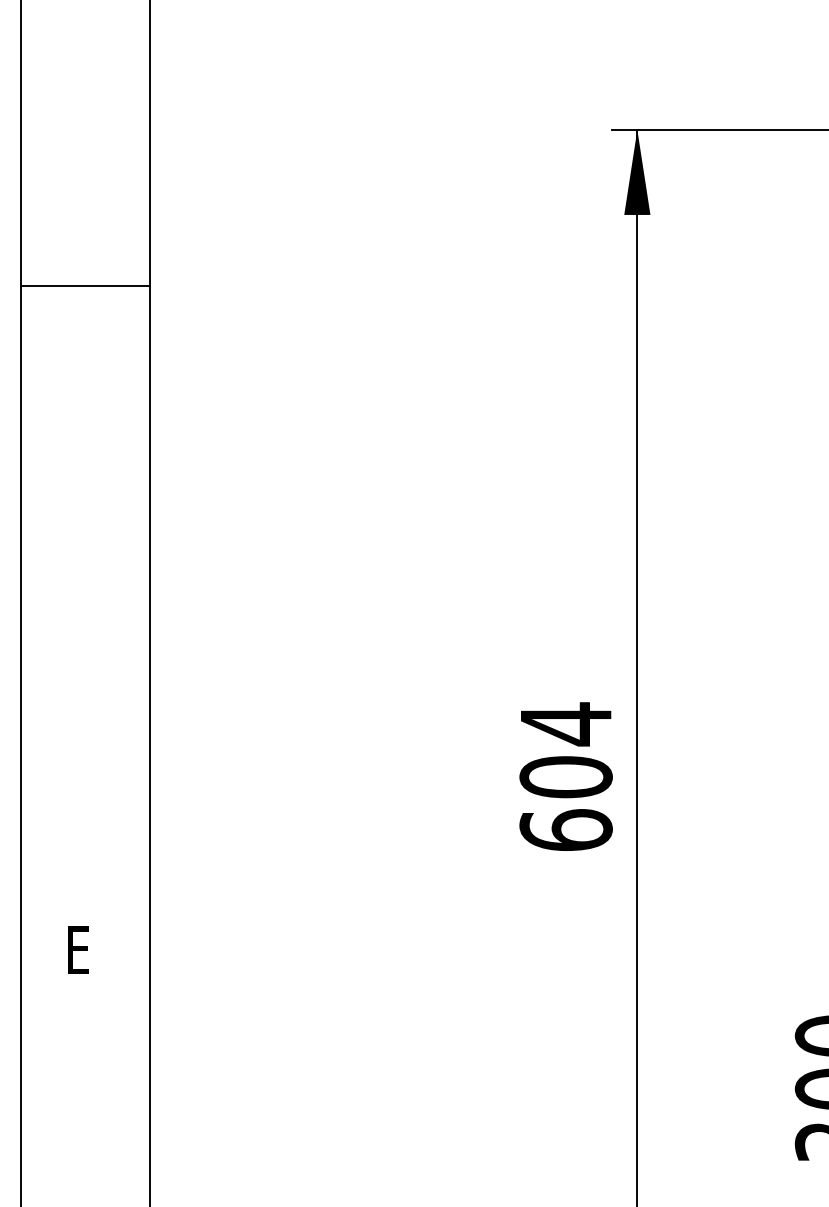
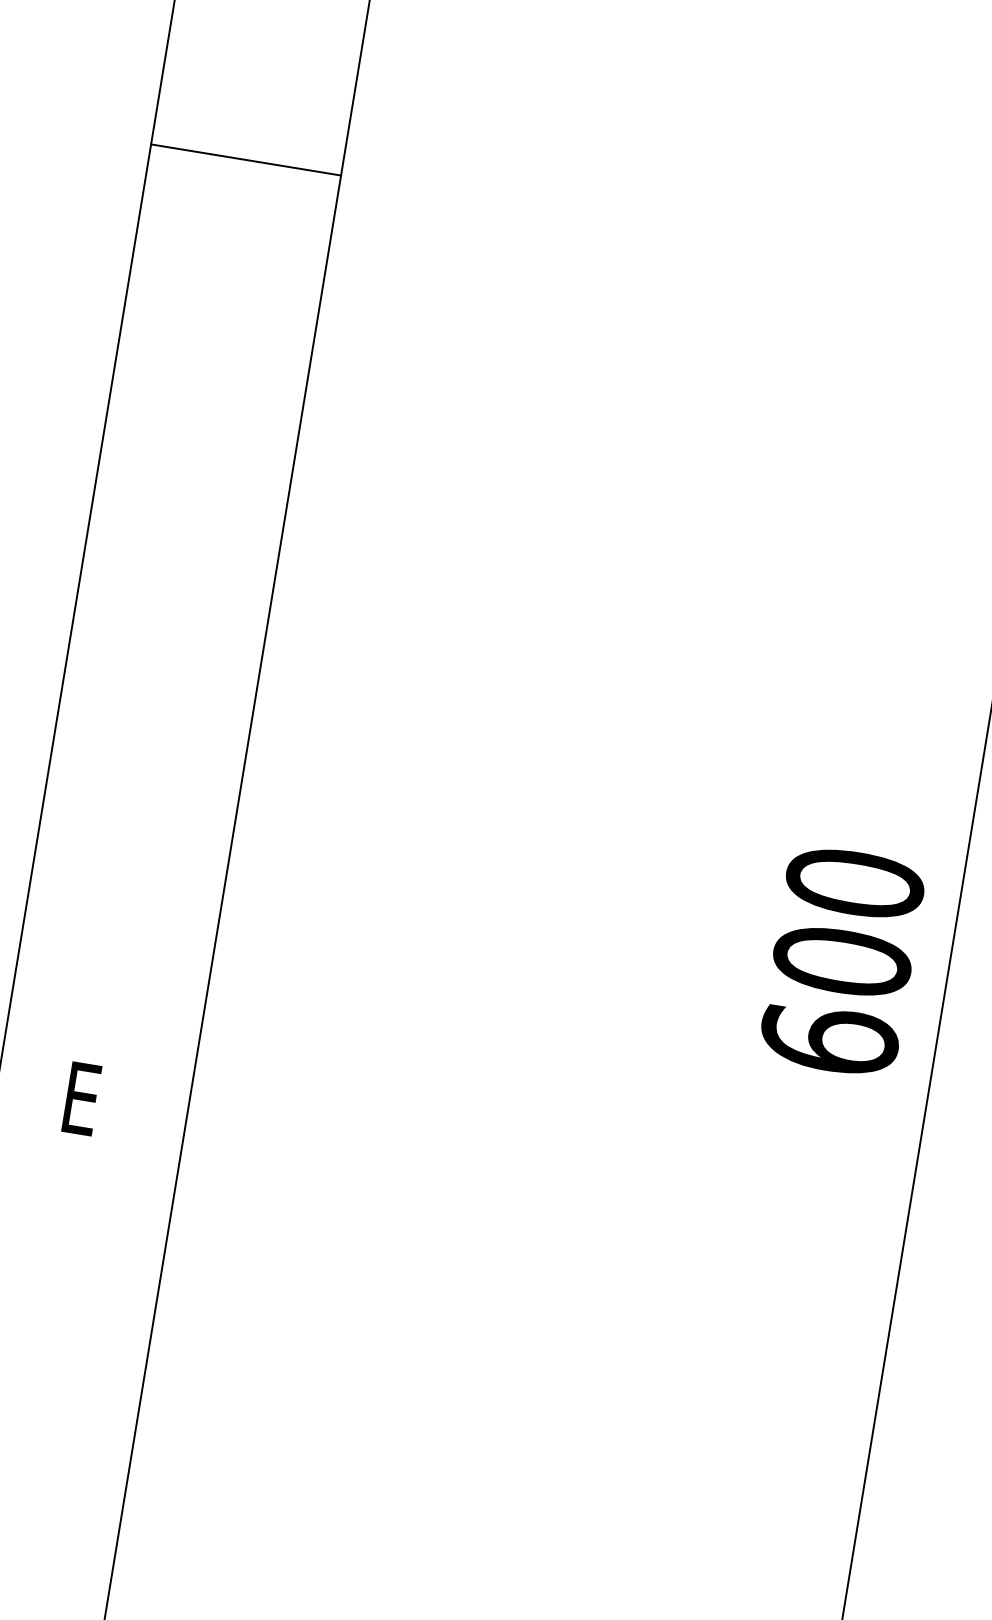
line: (84, 285) -> (244, 159), moved
text: (565, 724) -> (854, 883), 604 -> 600

